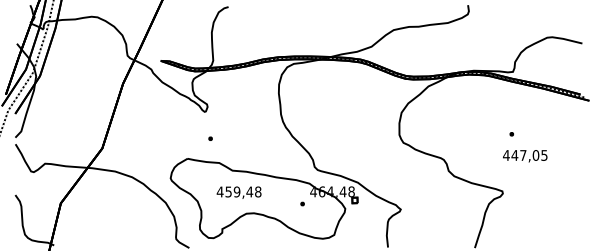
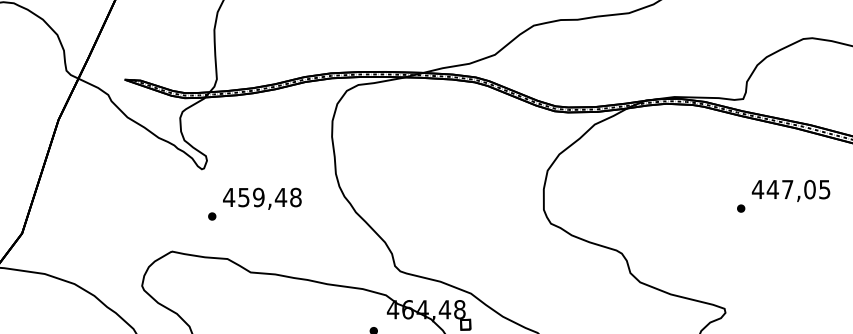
text: (525, 156) -> (791, 191), moved
text: (238, 192) -> (261, 198), moved

